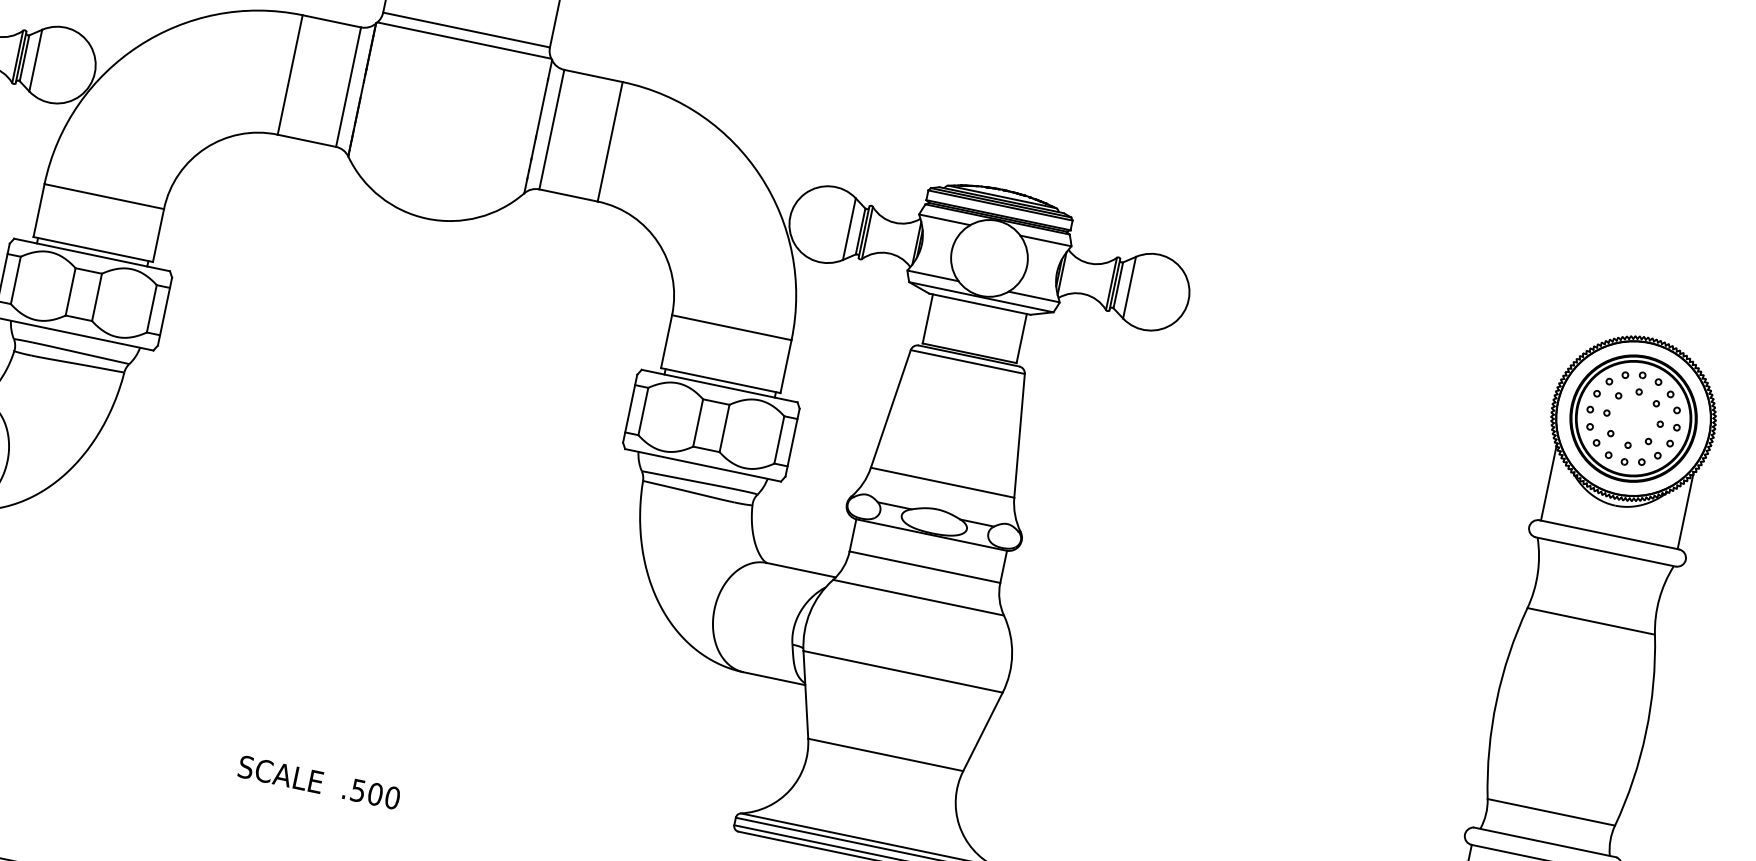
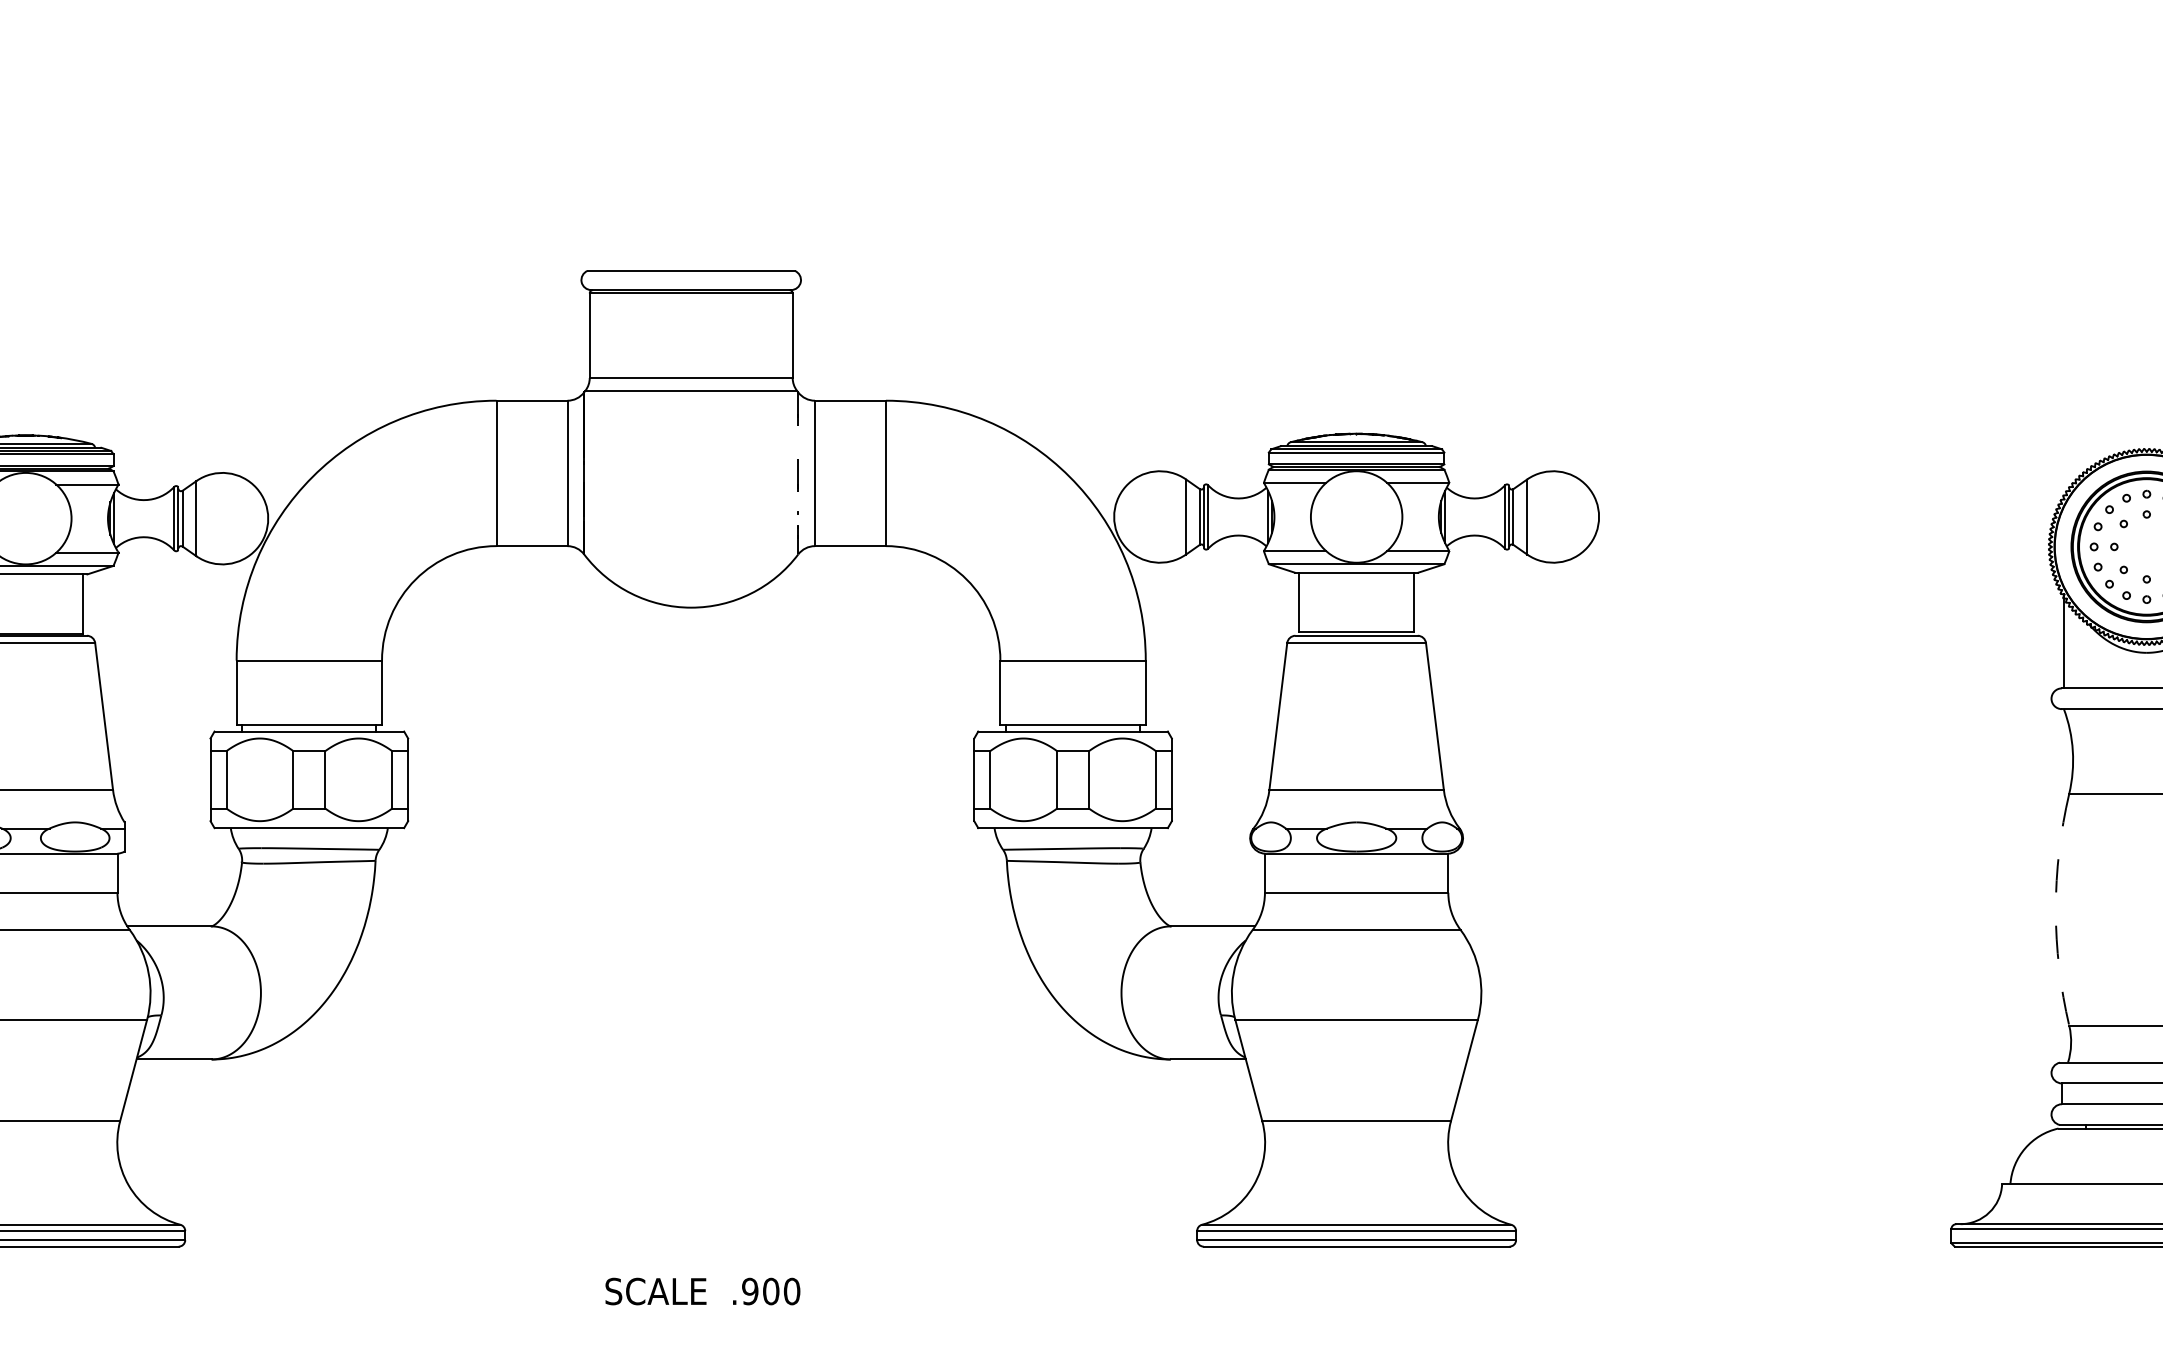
line: (538, 126) -> (798, 473), solid -> dashed
arc: (1496, 700) -> (2055, 909), solid -> dashed
text: (358, 790) -> (750, 1291), .500 -> .900

